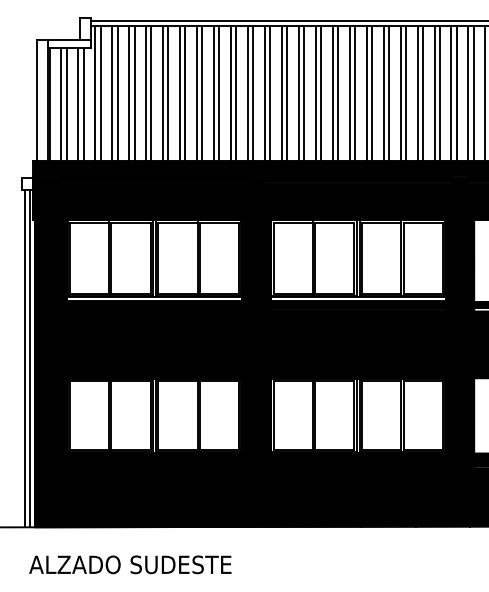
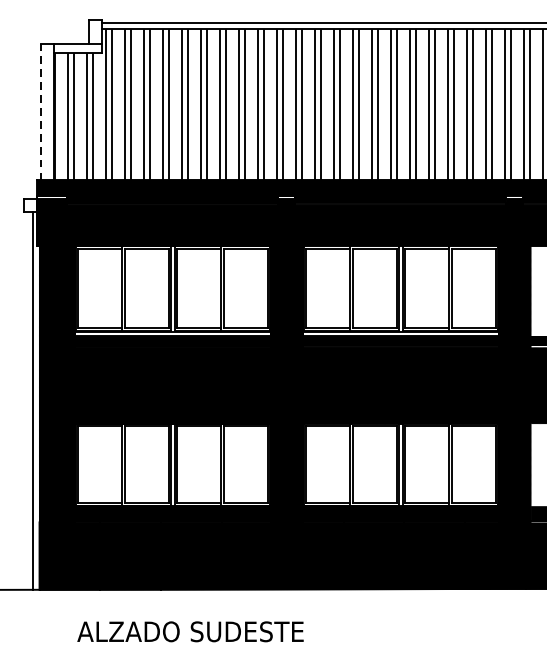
line: (36, 100) -> (40, 112), solid -> dashed
line: (25, 358) -> (28, 400), removed
text: (130, 564) -> (190, 631), moved

